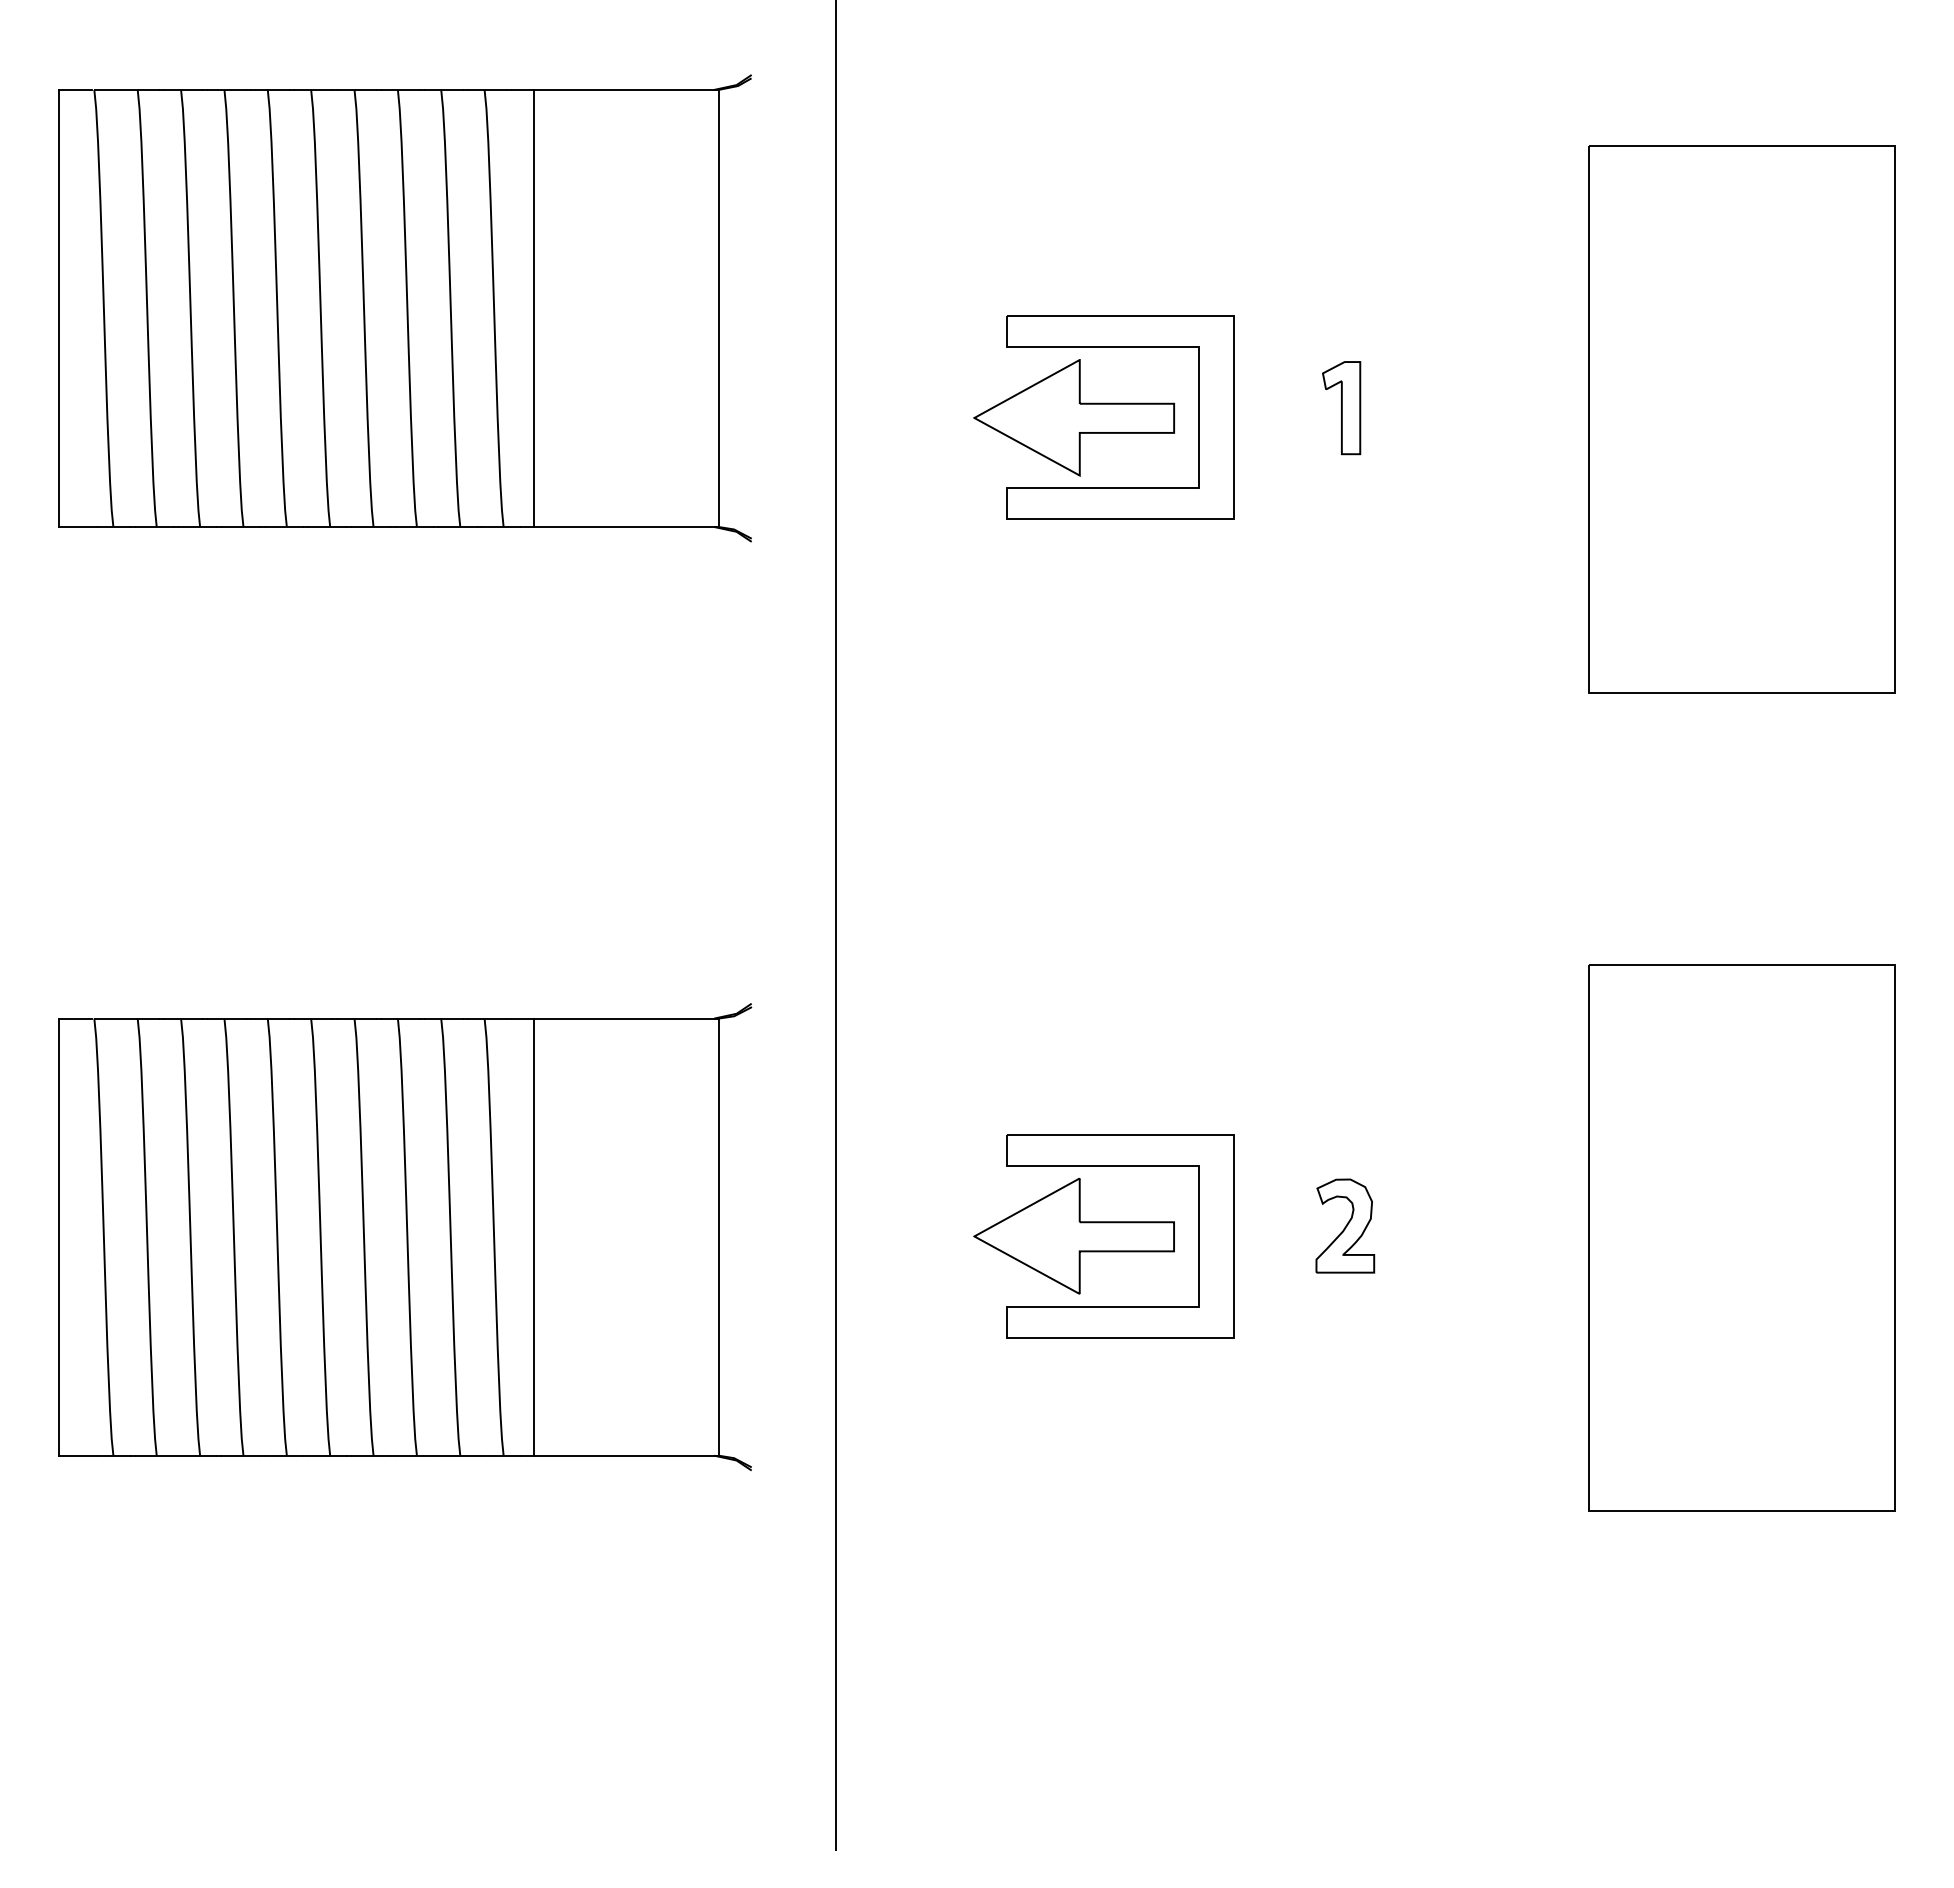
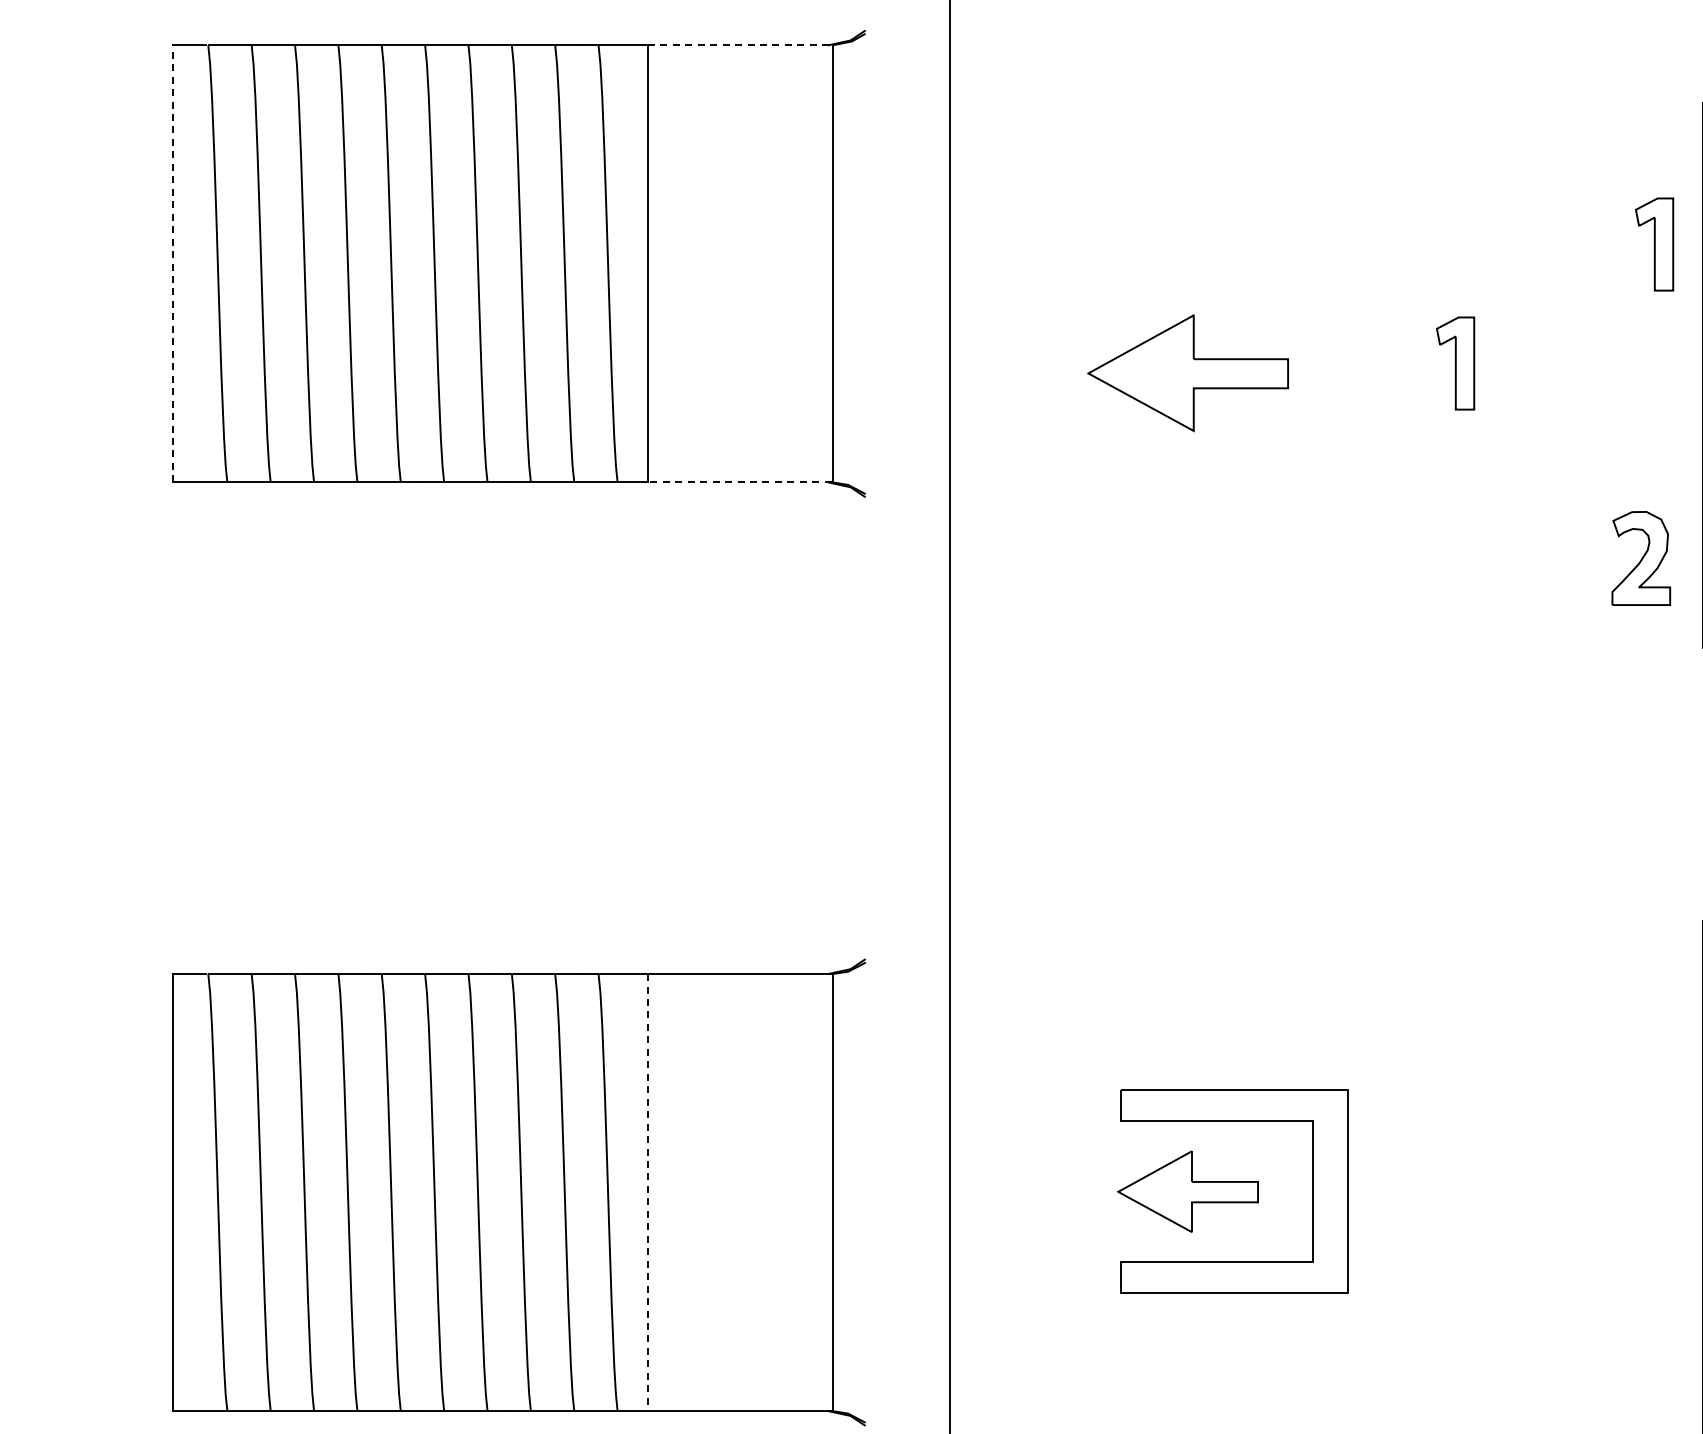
line: (625, 89) -> (739, 44), solid -> dashed
part: (1540, 289) -> (1654, 244), added
line: (58, 308) -> (172, 263), solid -> dashed
part: (1120, 347) -> (1234, 302), removed
line: (625, 526) -> (739, 481), solid -> dashed
part: (1345, 1225) -> (1641, 557), moved
part: (1073, 1236) -> (1187, 1191), size x0.7
line: (533, 1237) -> (647, 1192), solid -> dashed

